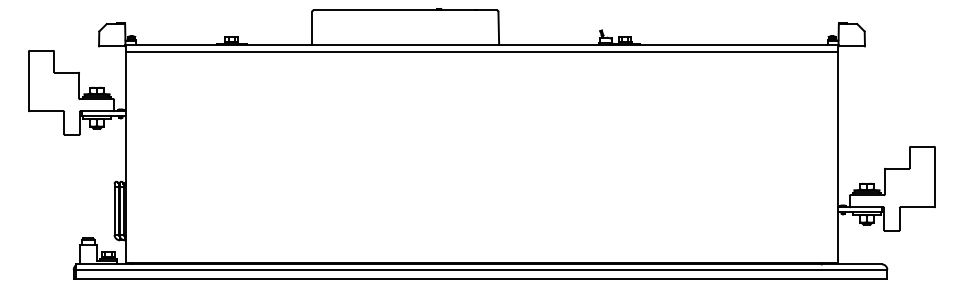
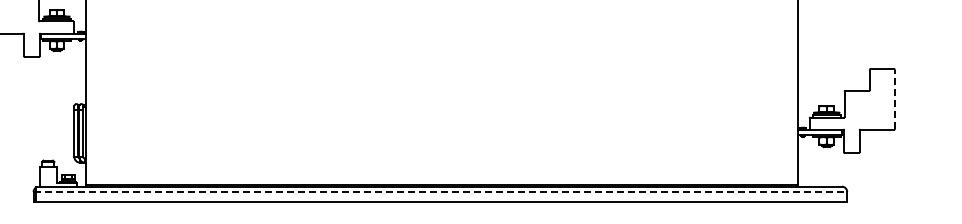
line: (935, 176) -> (895, 98), solid -> dashed
line: (480, 269) -> (440, 191), solid -> dashed

